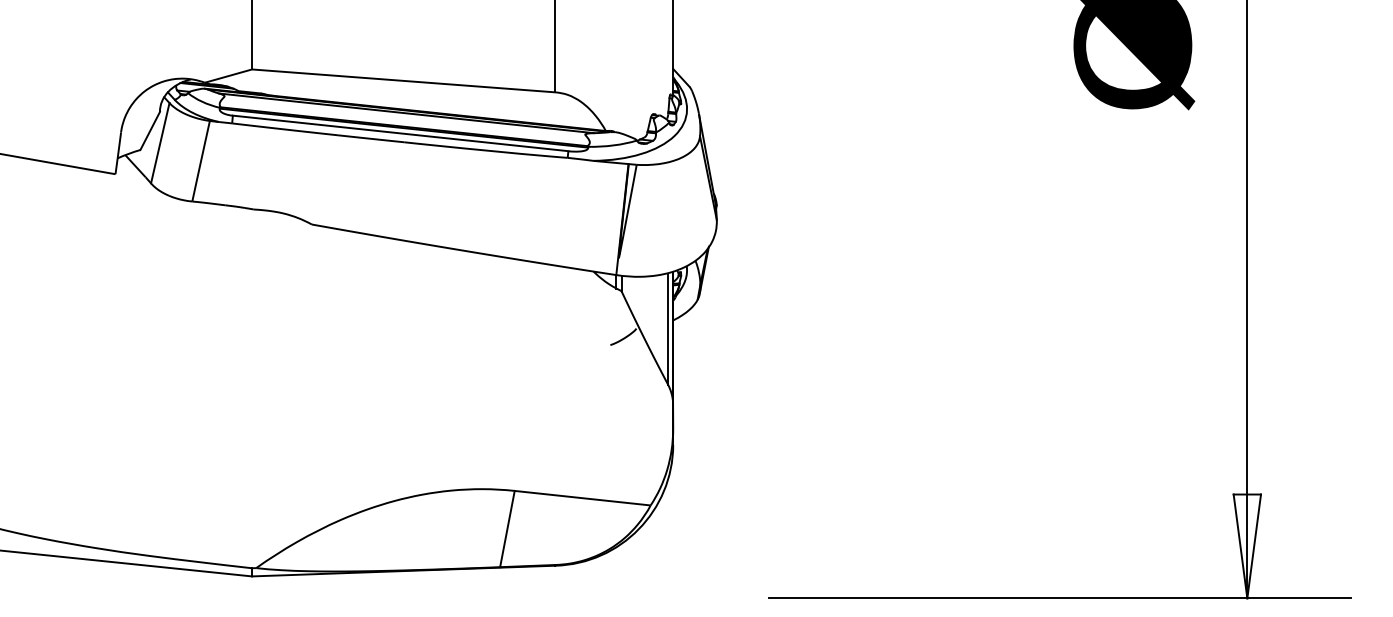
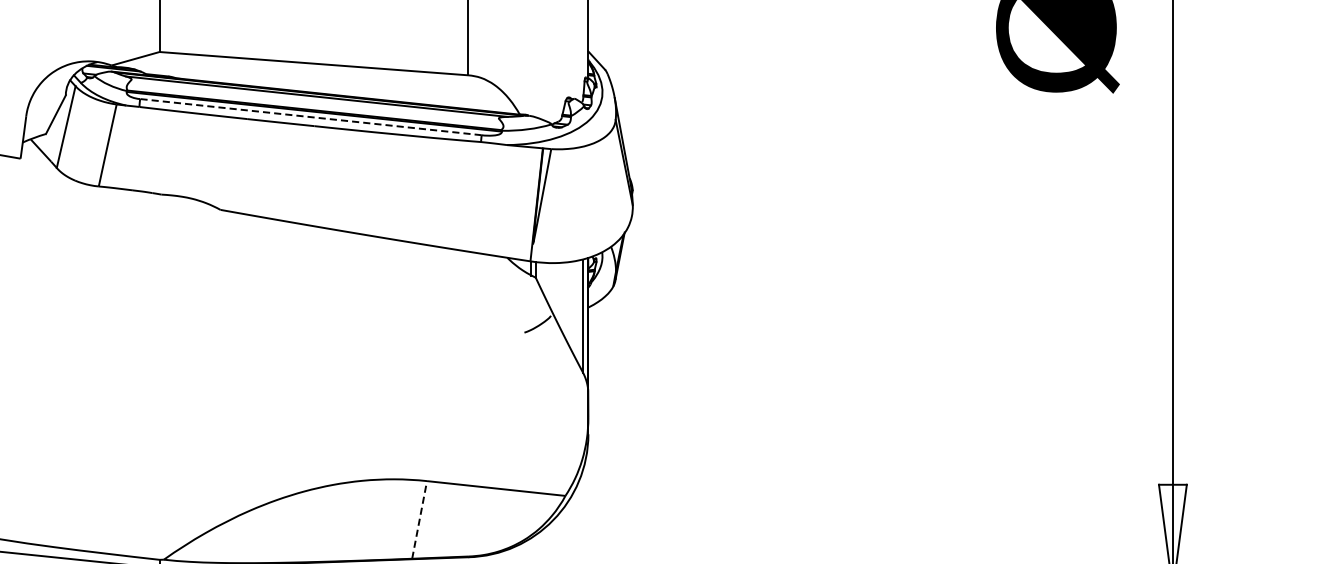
line: (400, 133) -> (310, 117), solid -> dashed
line: (507, 529) -> (419, 520), solid -> dashed

